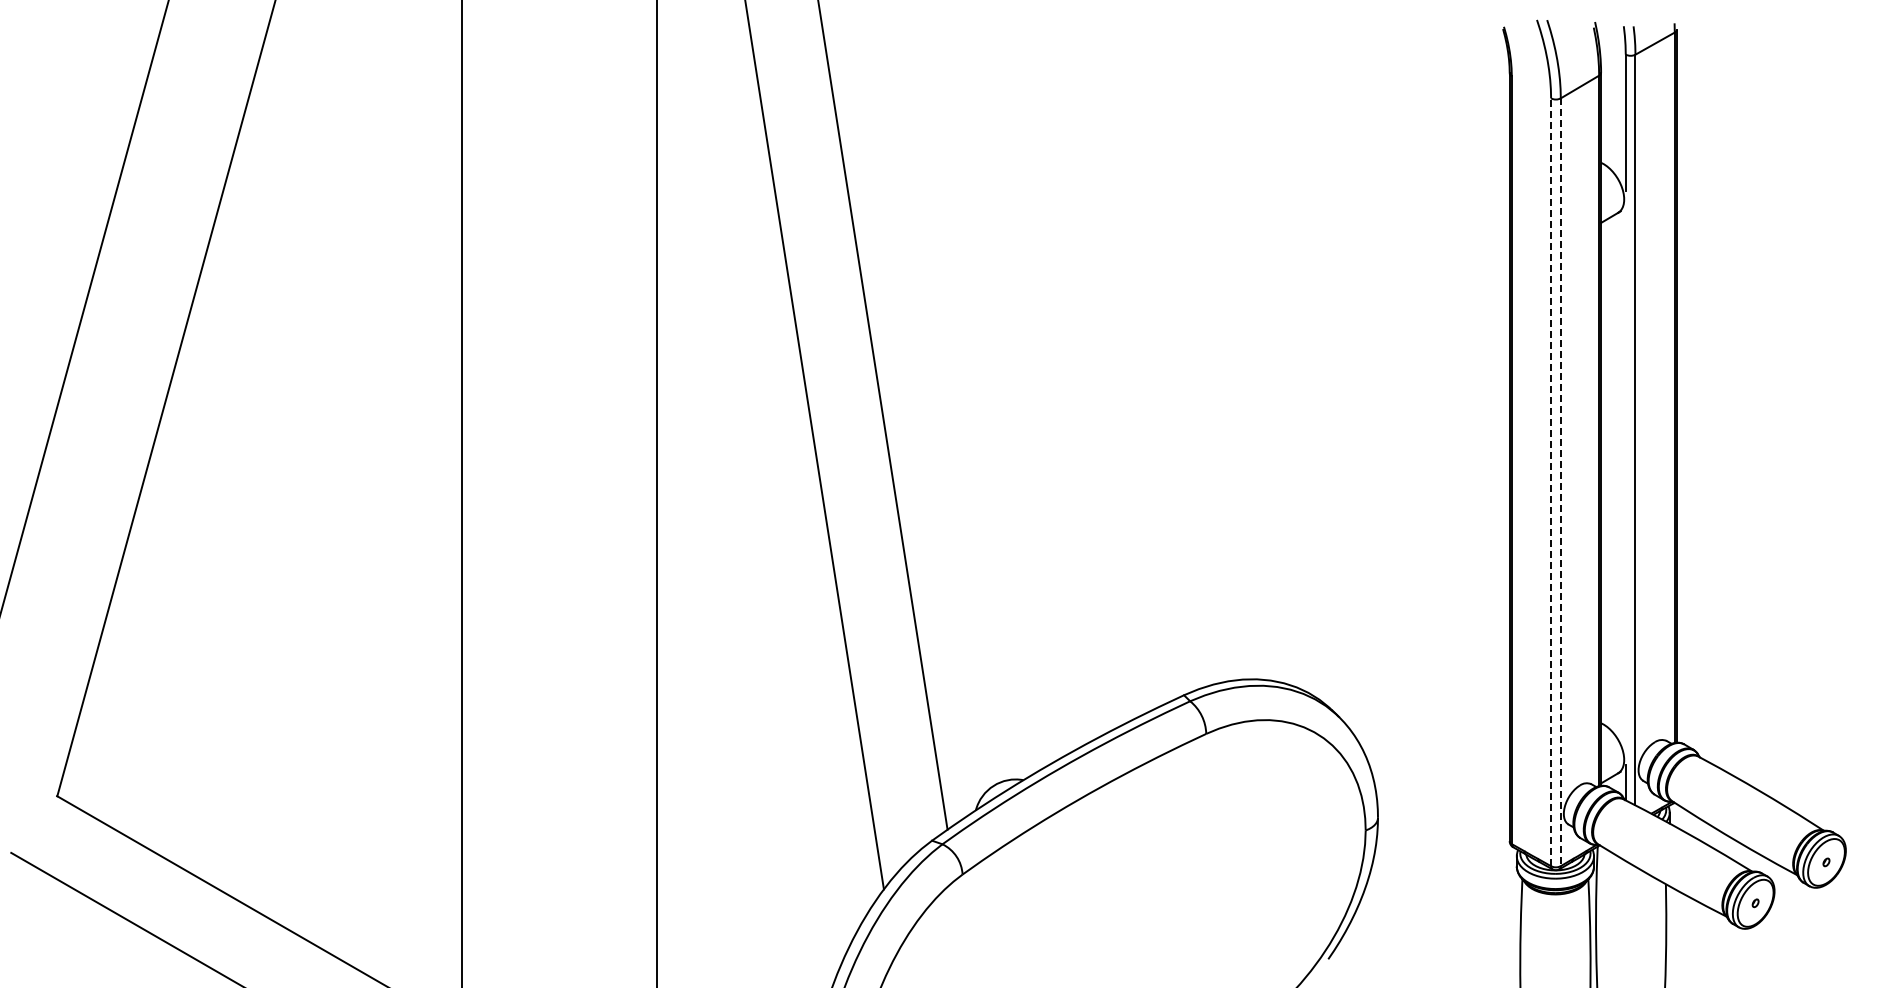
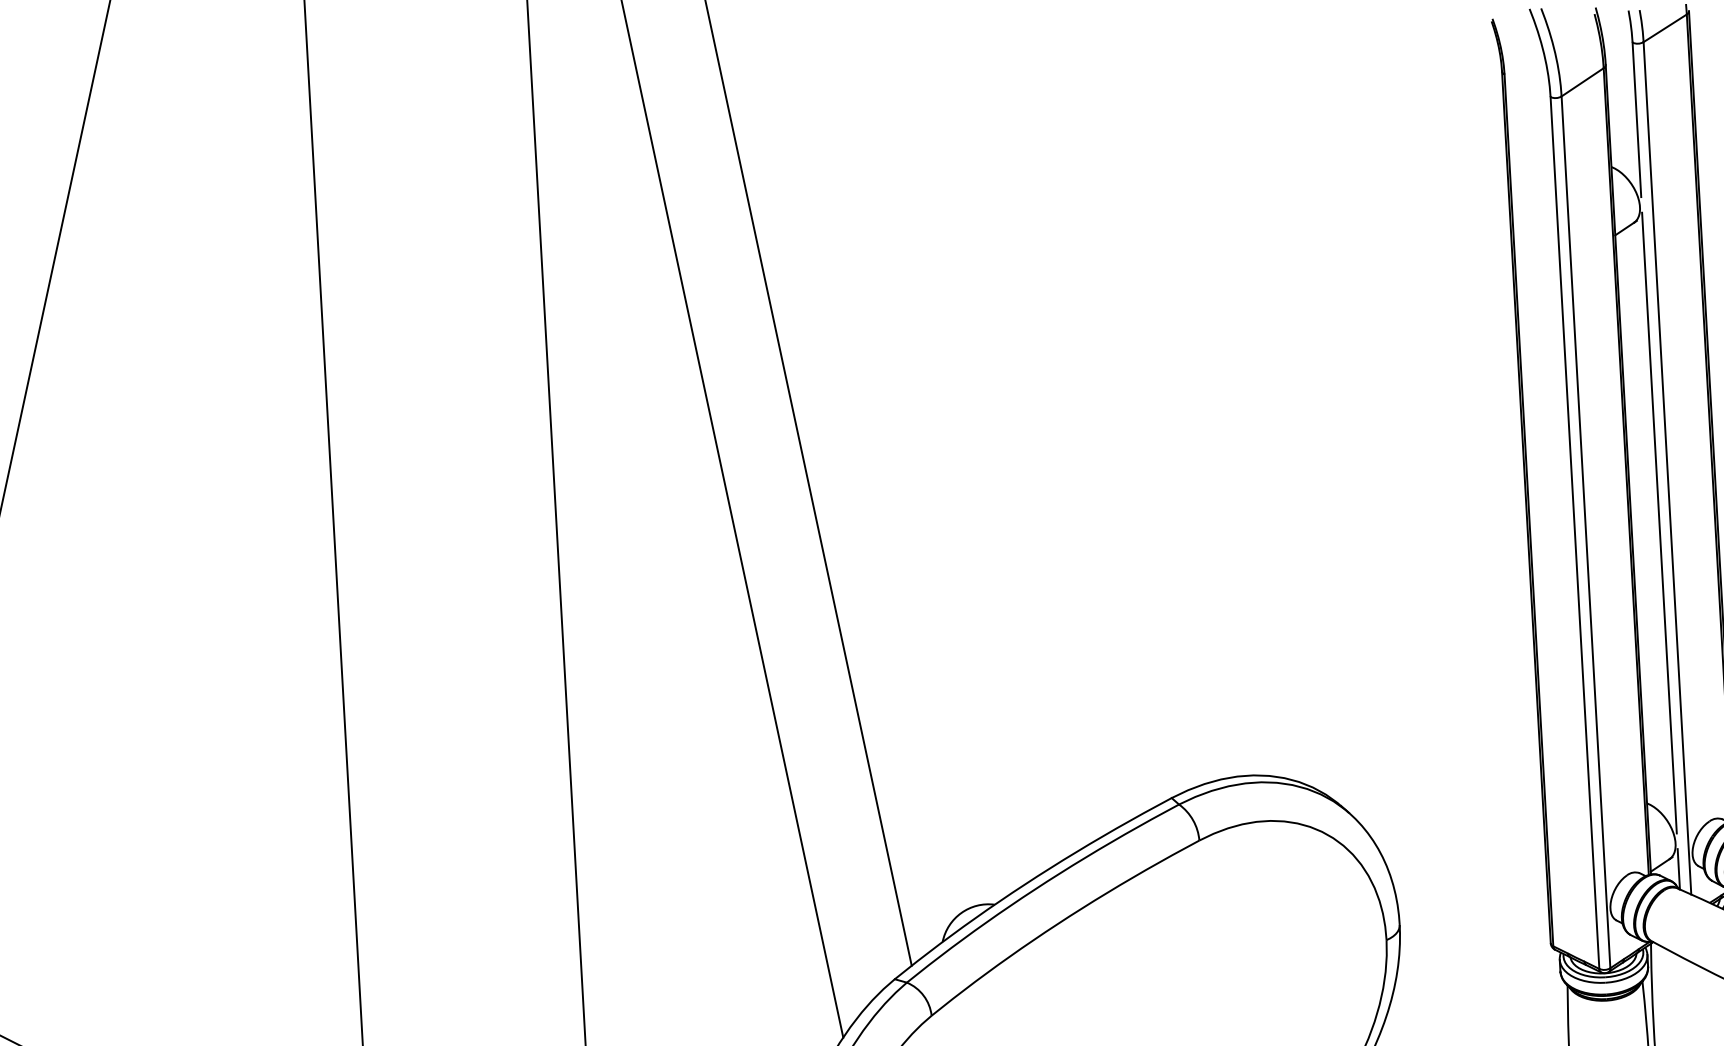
line: (1625, 477) -> (1659, 522), added
line: (1551, 482) -> (1575, 533), dashed -> solid
line: (1560, 482) -> (1585, 532), dashed -> solid

